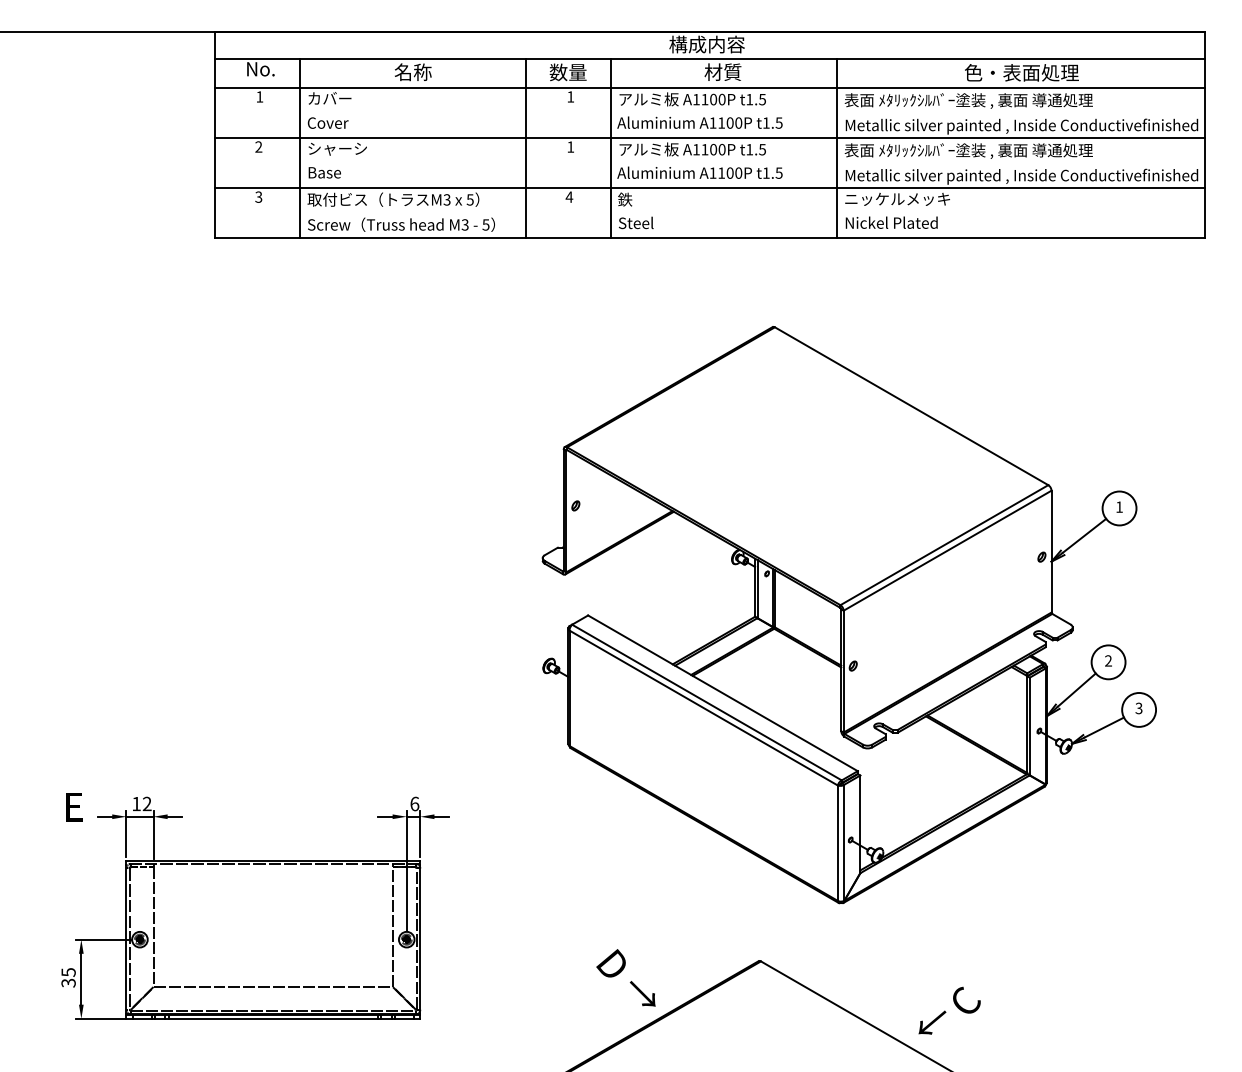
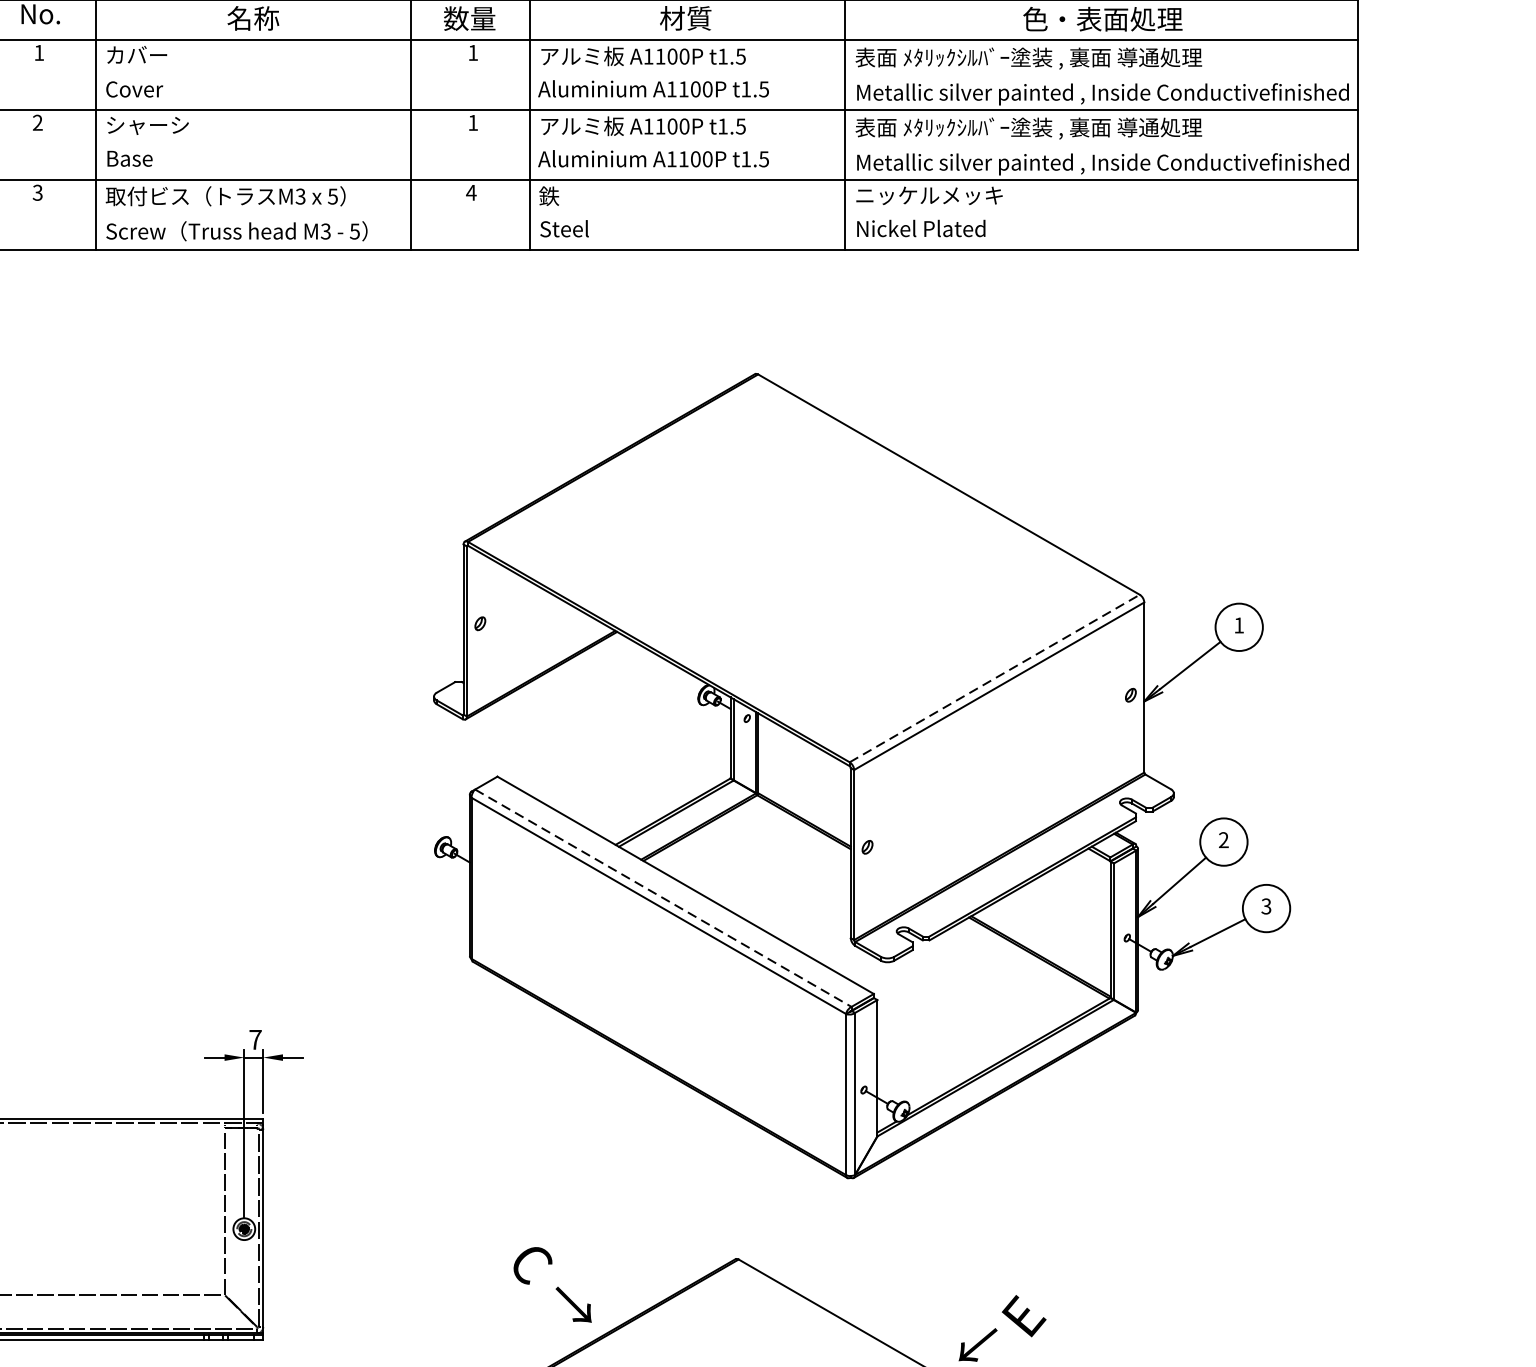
line: (944, 544) -> (994, 677), solid -> dashed
line: (706, 702) -> (662, 898), solid -> dashed
text: (414, 803) -> (255, 1039), 6 -> 7
text: (611, 964) -> (530, 1263), D -> C
text: (965, 1001) -> (1024, 1315), C -> E

